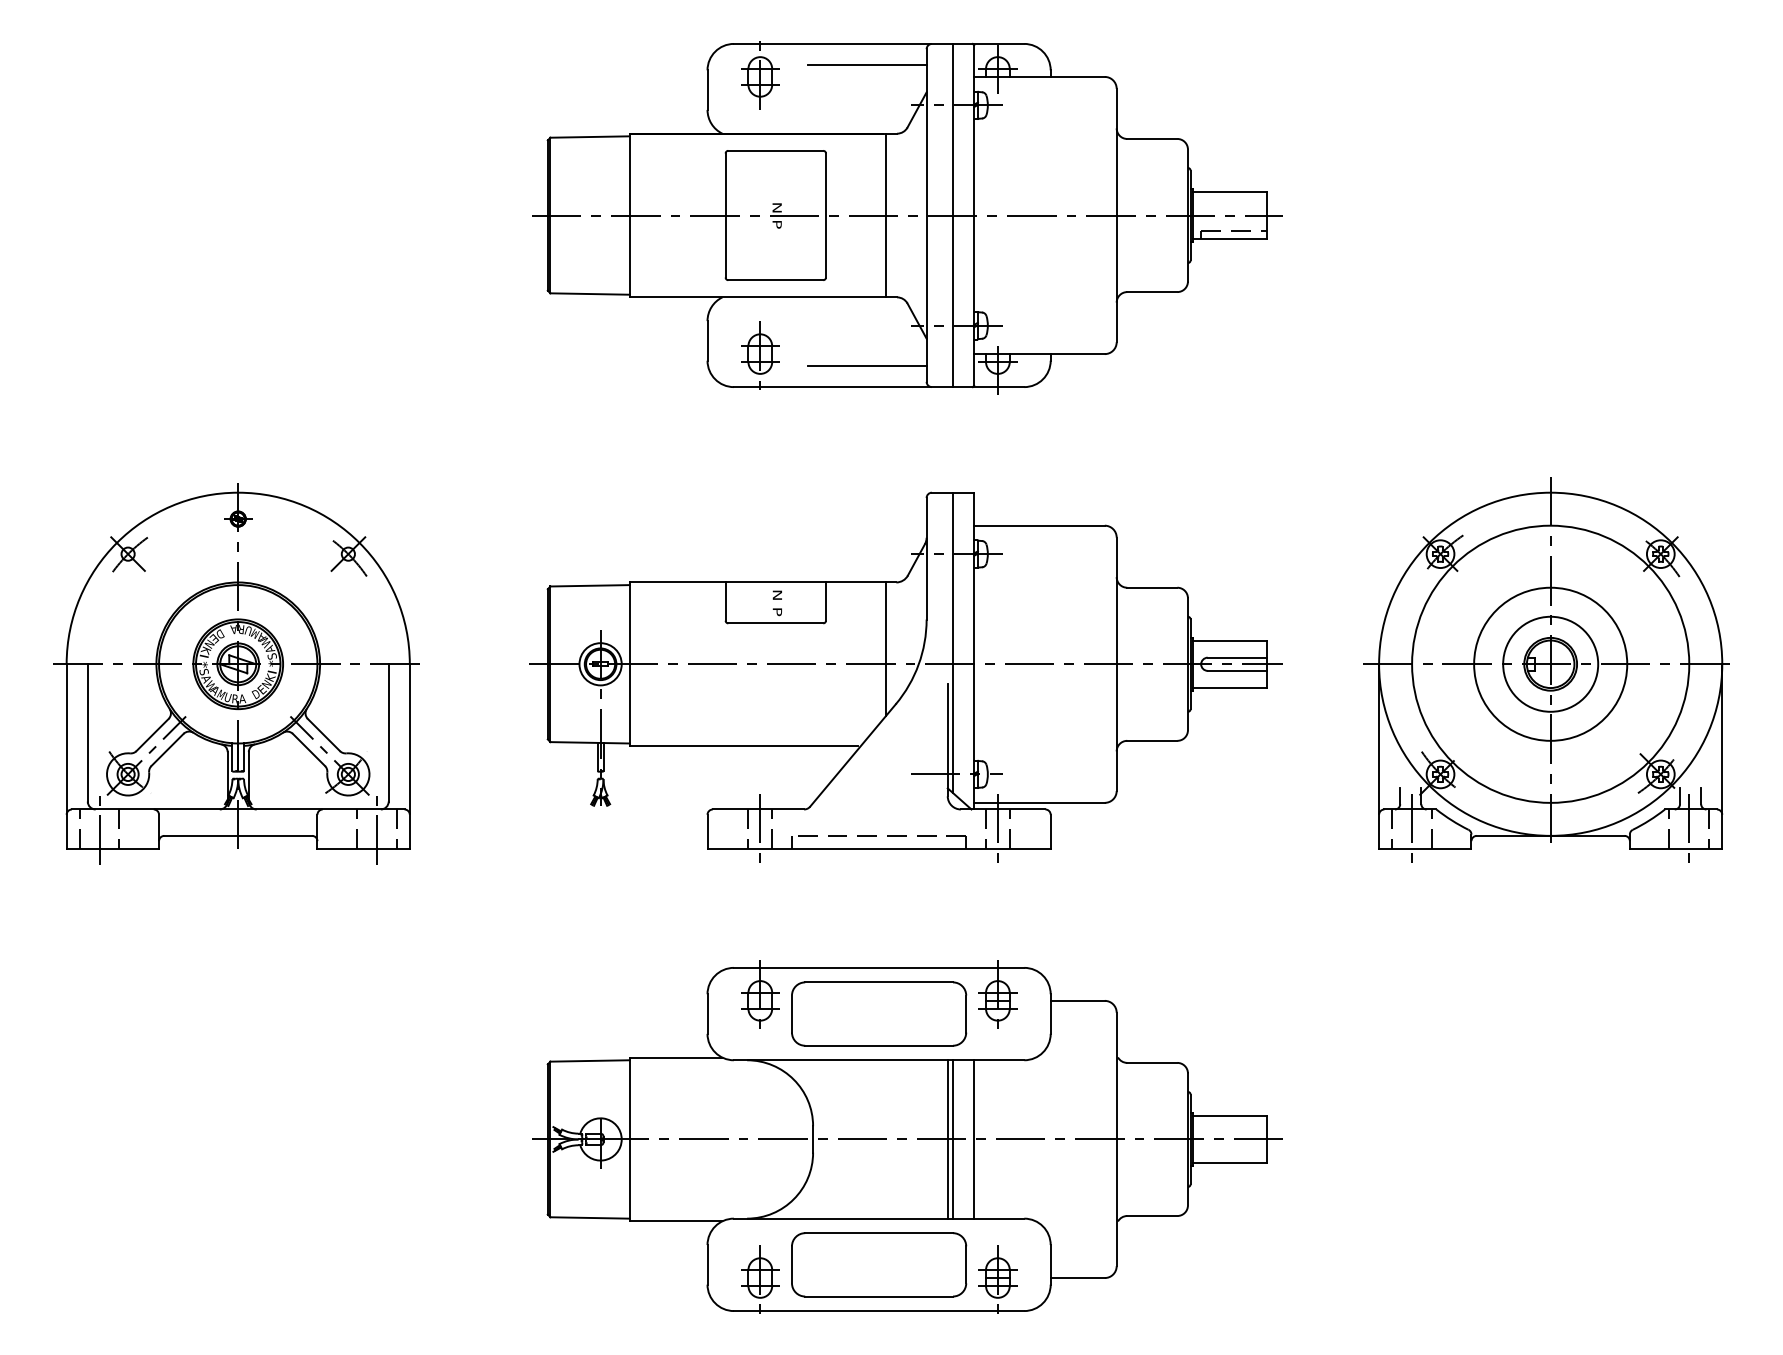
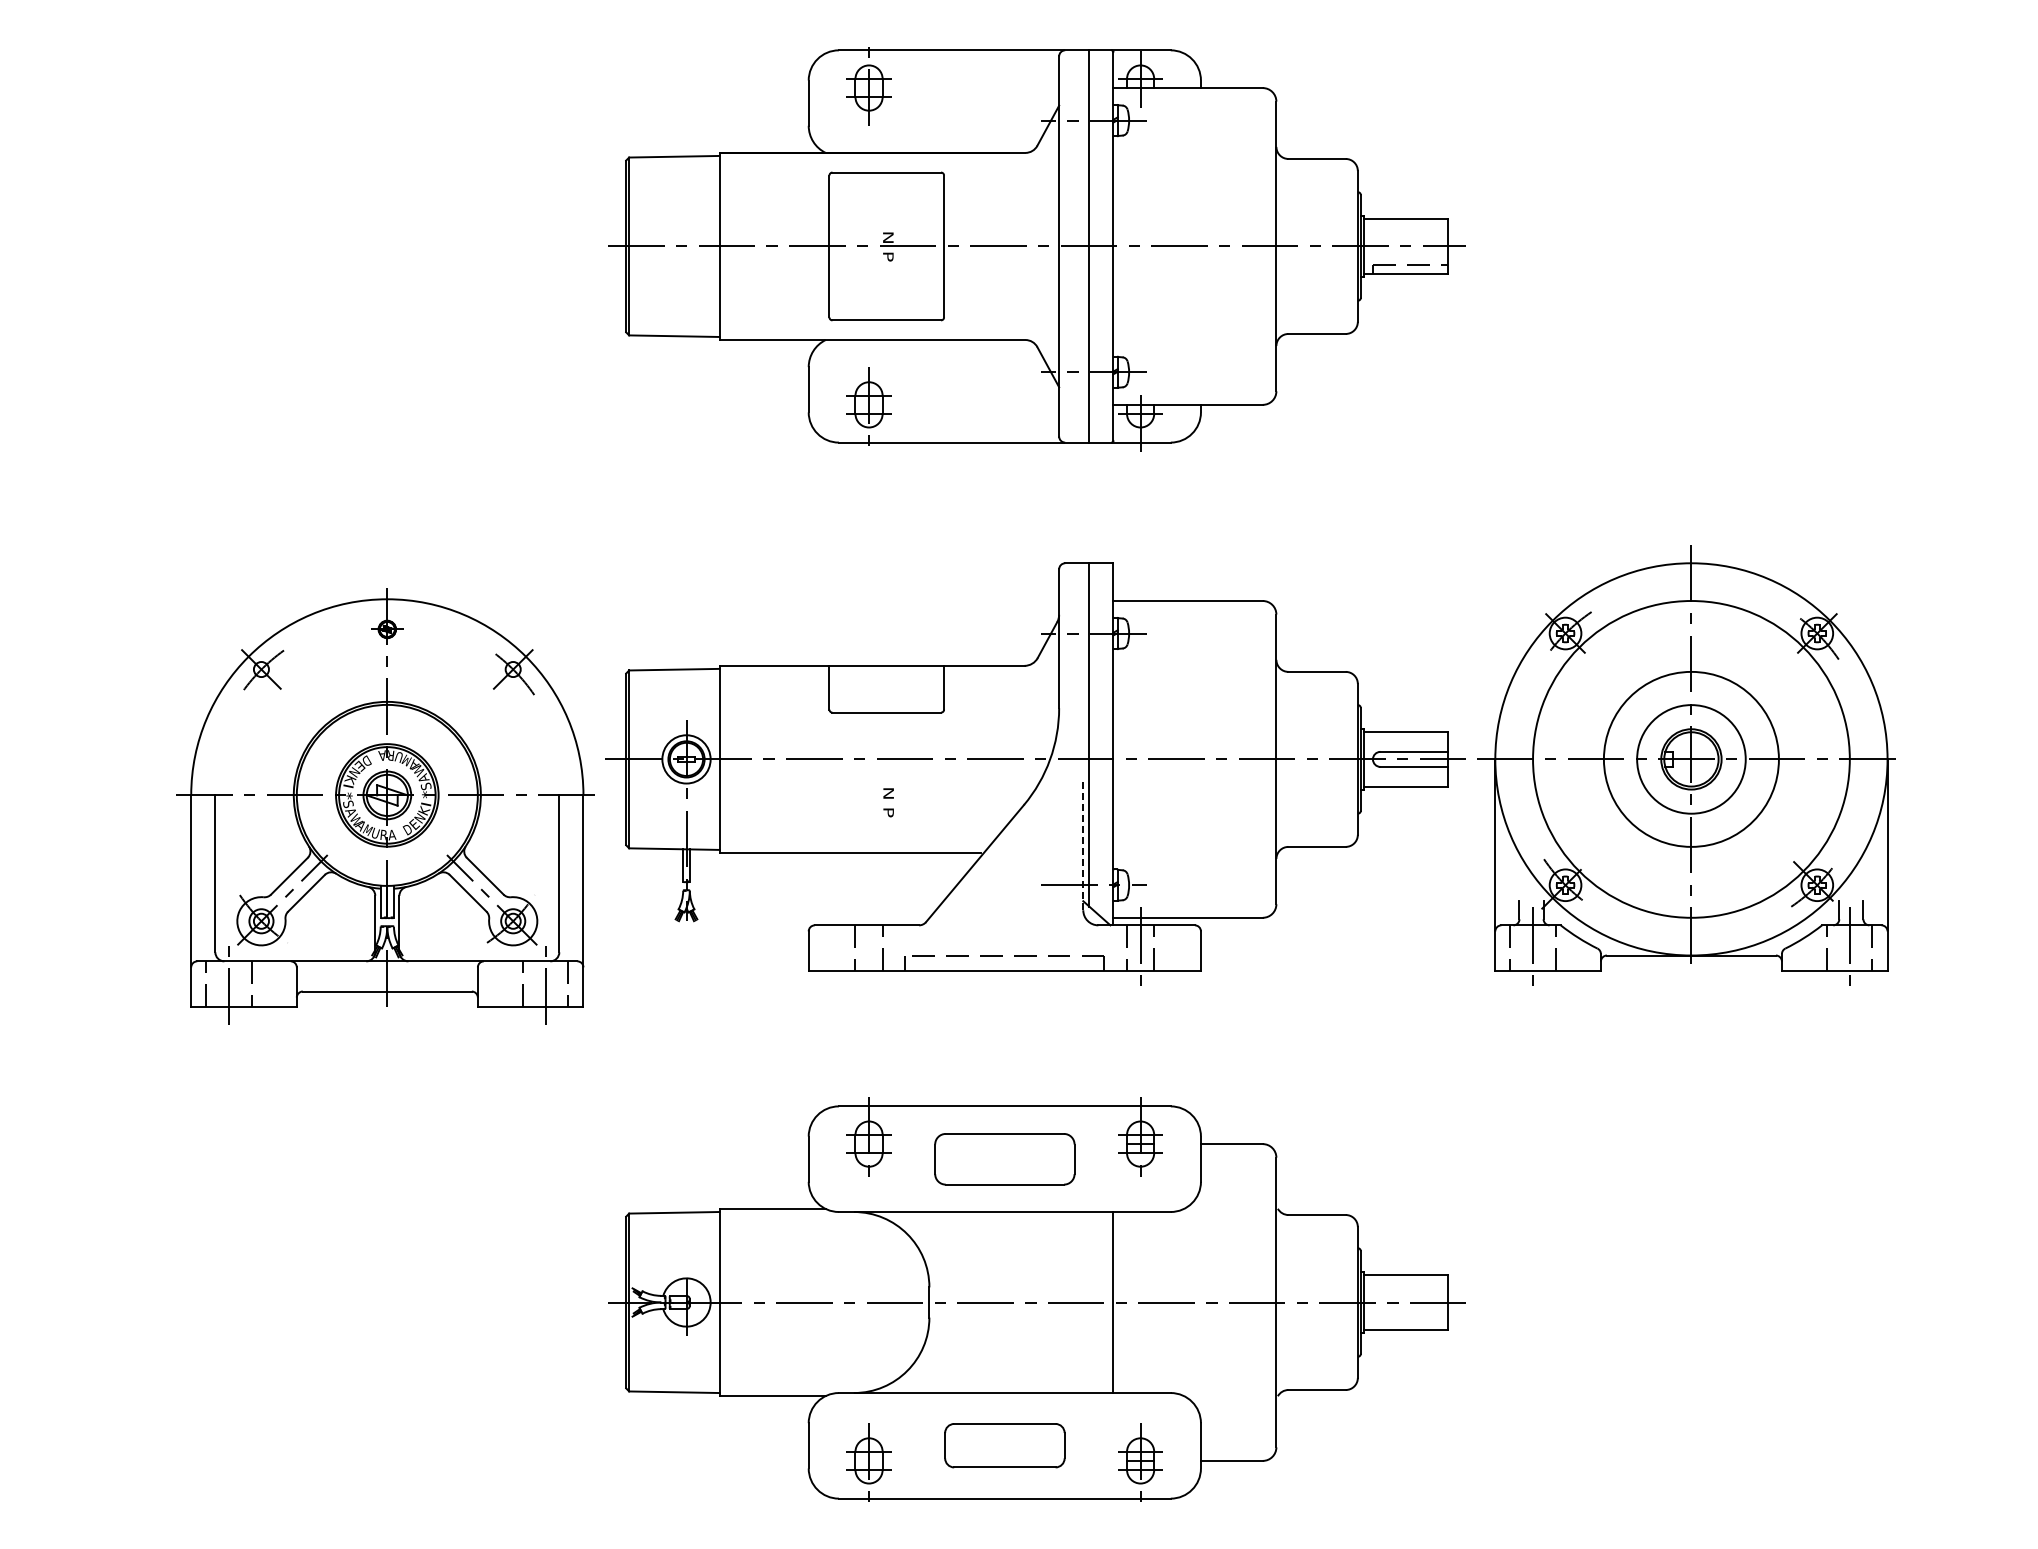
line: (867, 65) -> (991, 74), removed
line: (885, 215) -> (1012, 246), removed
line: (867, 366) -> (991, 418), removed
text: (777, 603) -> (888, 802), moved
line: (885, 648) -> (1012, 741), removed
part: (1546, 669) -> (1686, 765), moved
part: (236, 674) -> (385, 806), moved
line: (947, 739) -> (1083, 845), solid -> dashed
line: (760, 828) -> (869, 947), removed
part: (878, 1014) -> (1004, 1159), size x0.7
line: (947, 1139) -> (1083, 1302), removed
line: (953, 1139) -> (1089, 1302), removed
part: (878, 1264) -> (1004, 1445), size x0.6

